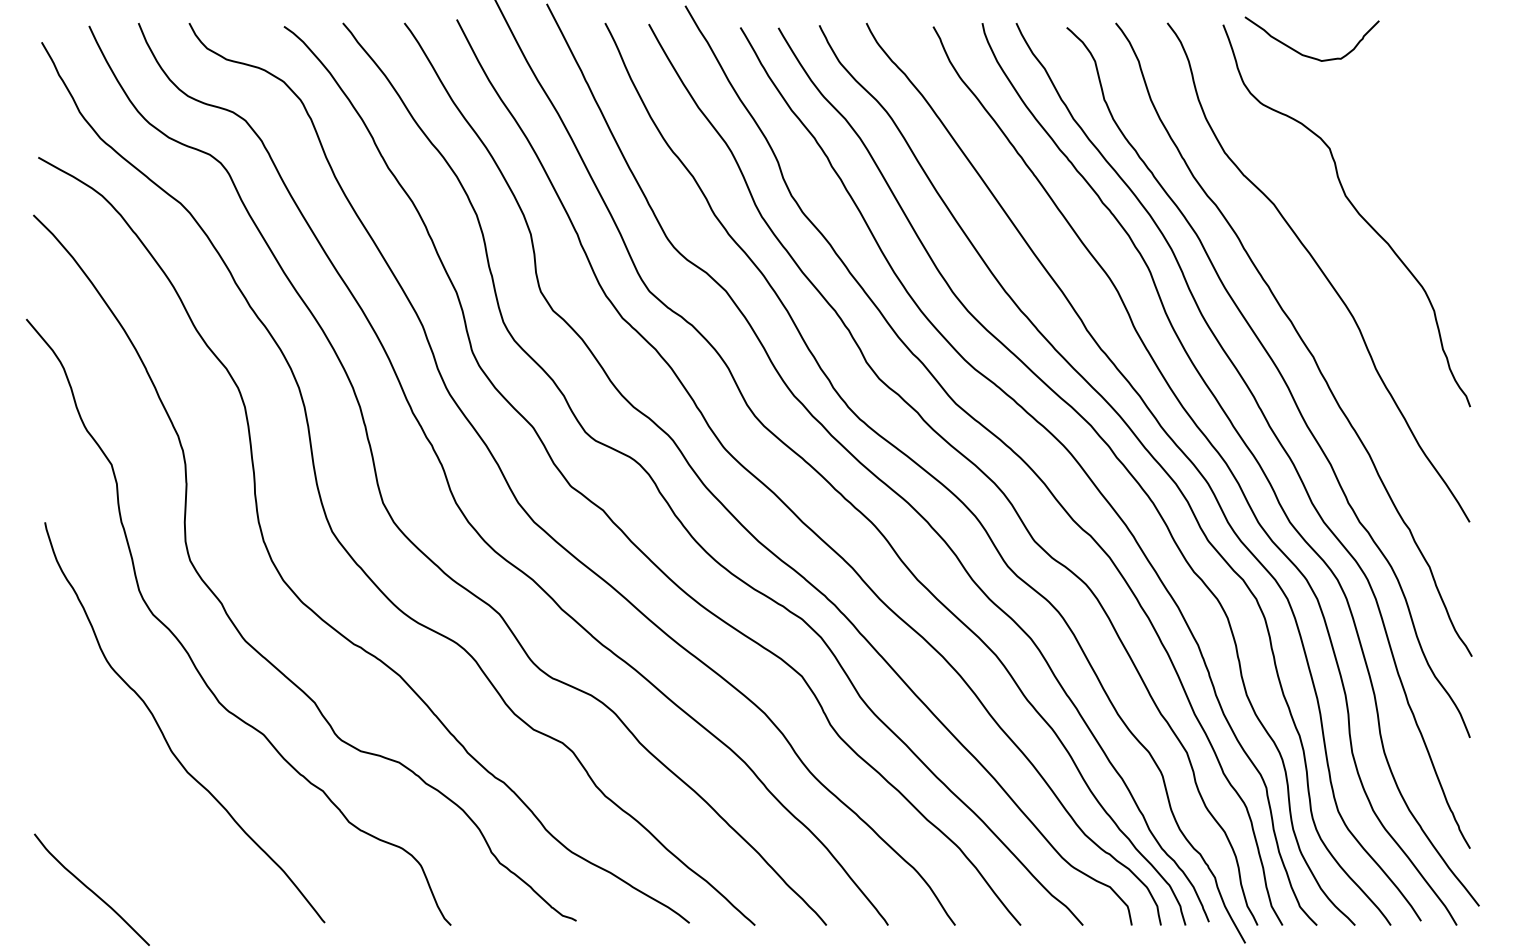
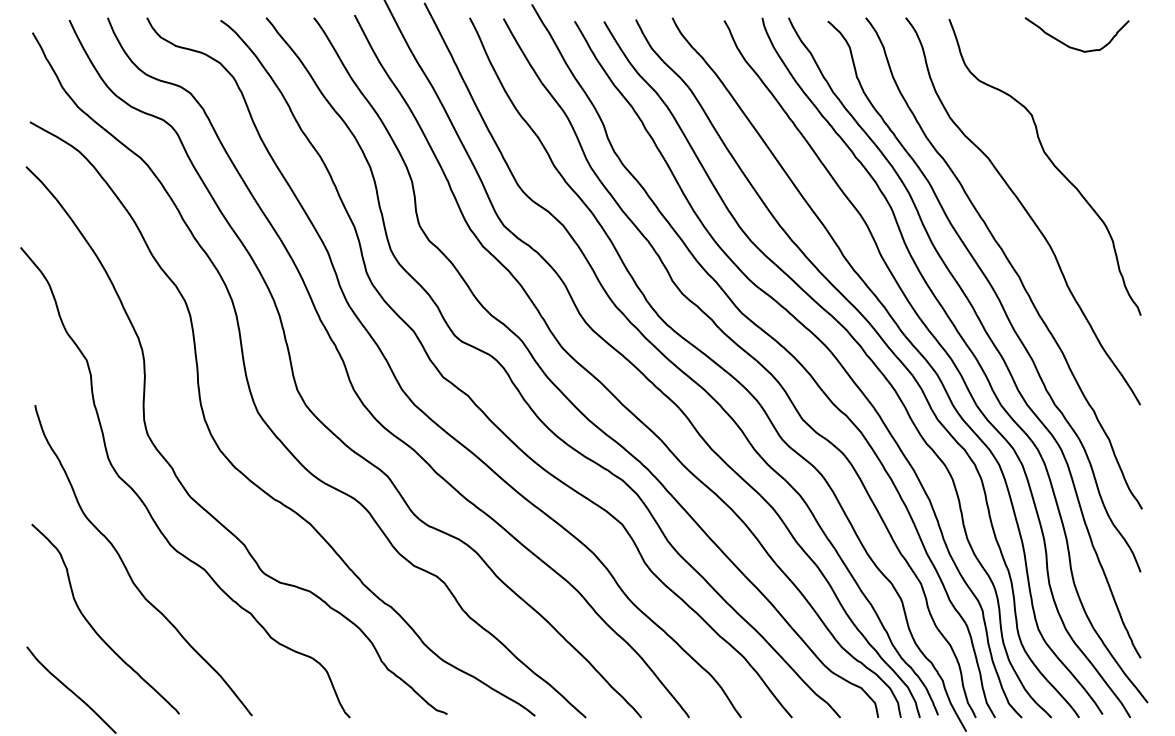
curve: (1308, 55) -> (1074, 47), moved
curve: (120, 809) -> (93, 627), added

